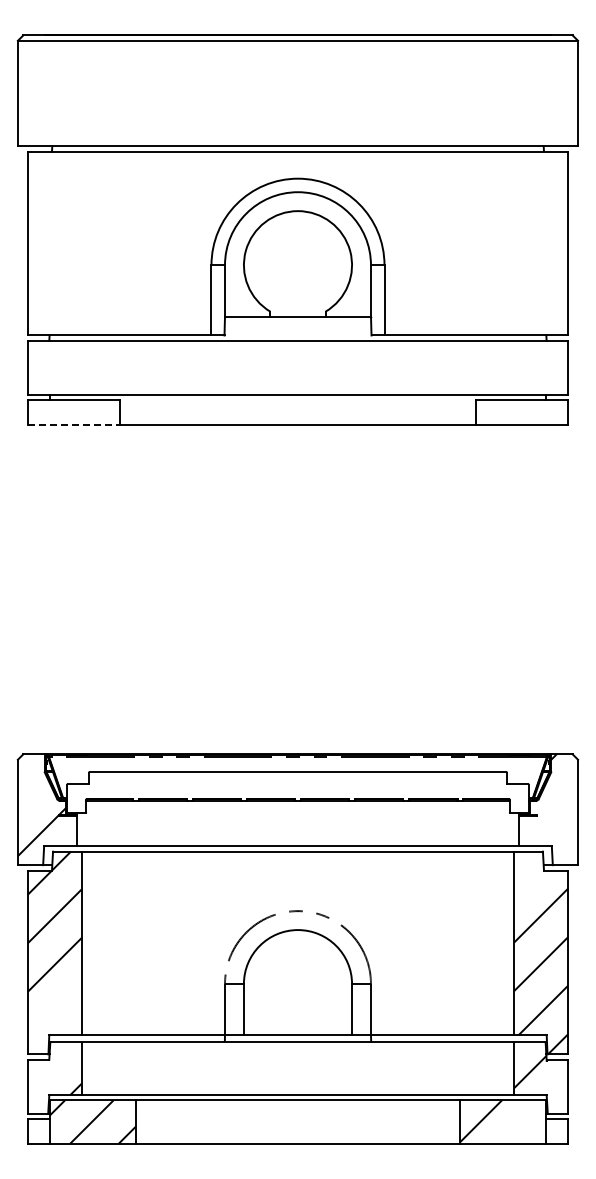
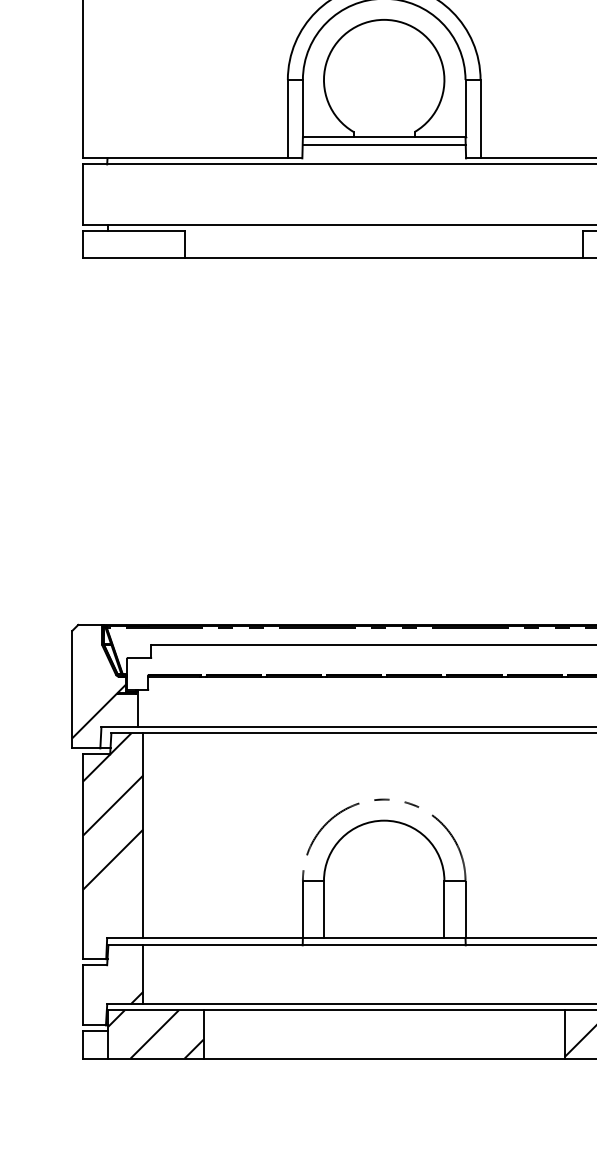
line: (297, 323) -> (383, 145), added
line: (73, 424) -> (134, 257), dashed -> solid

